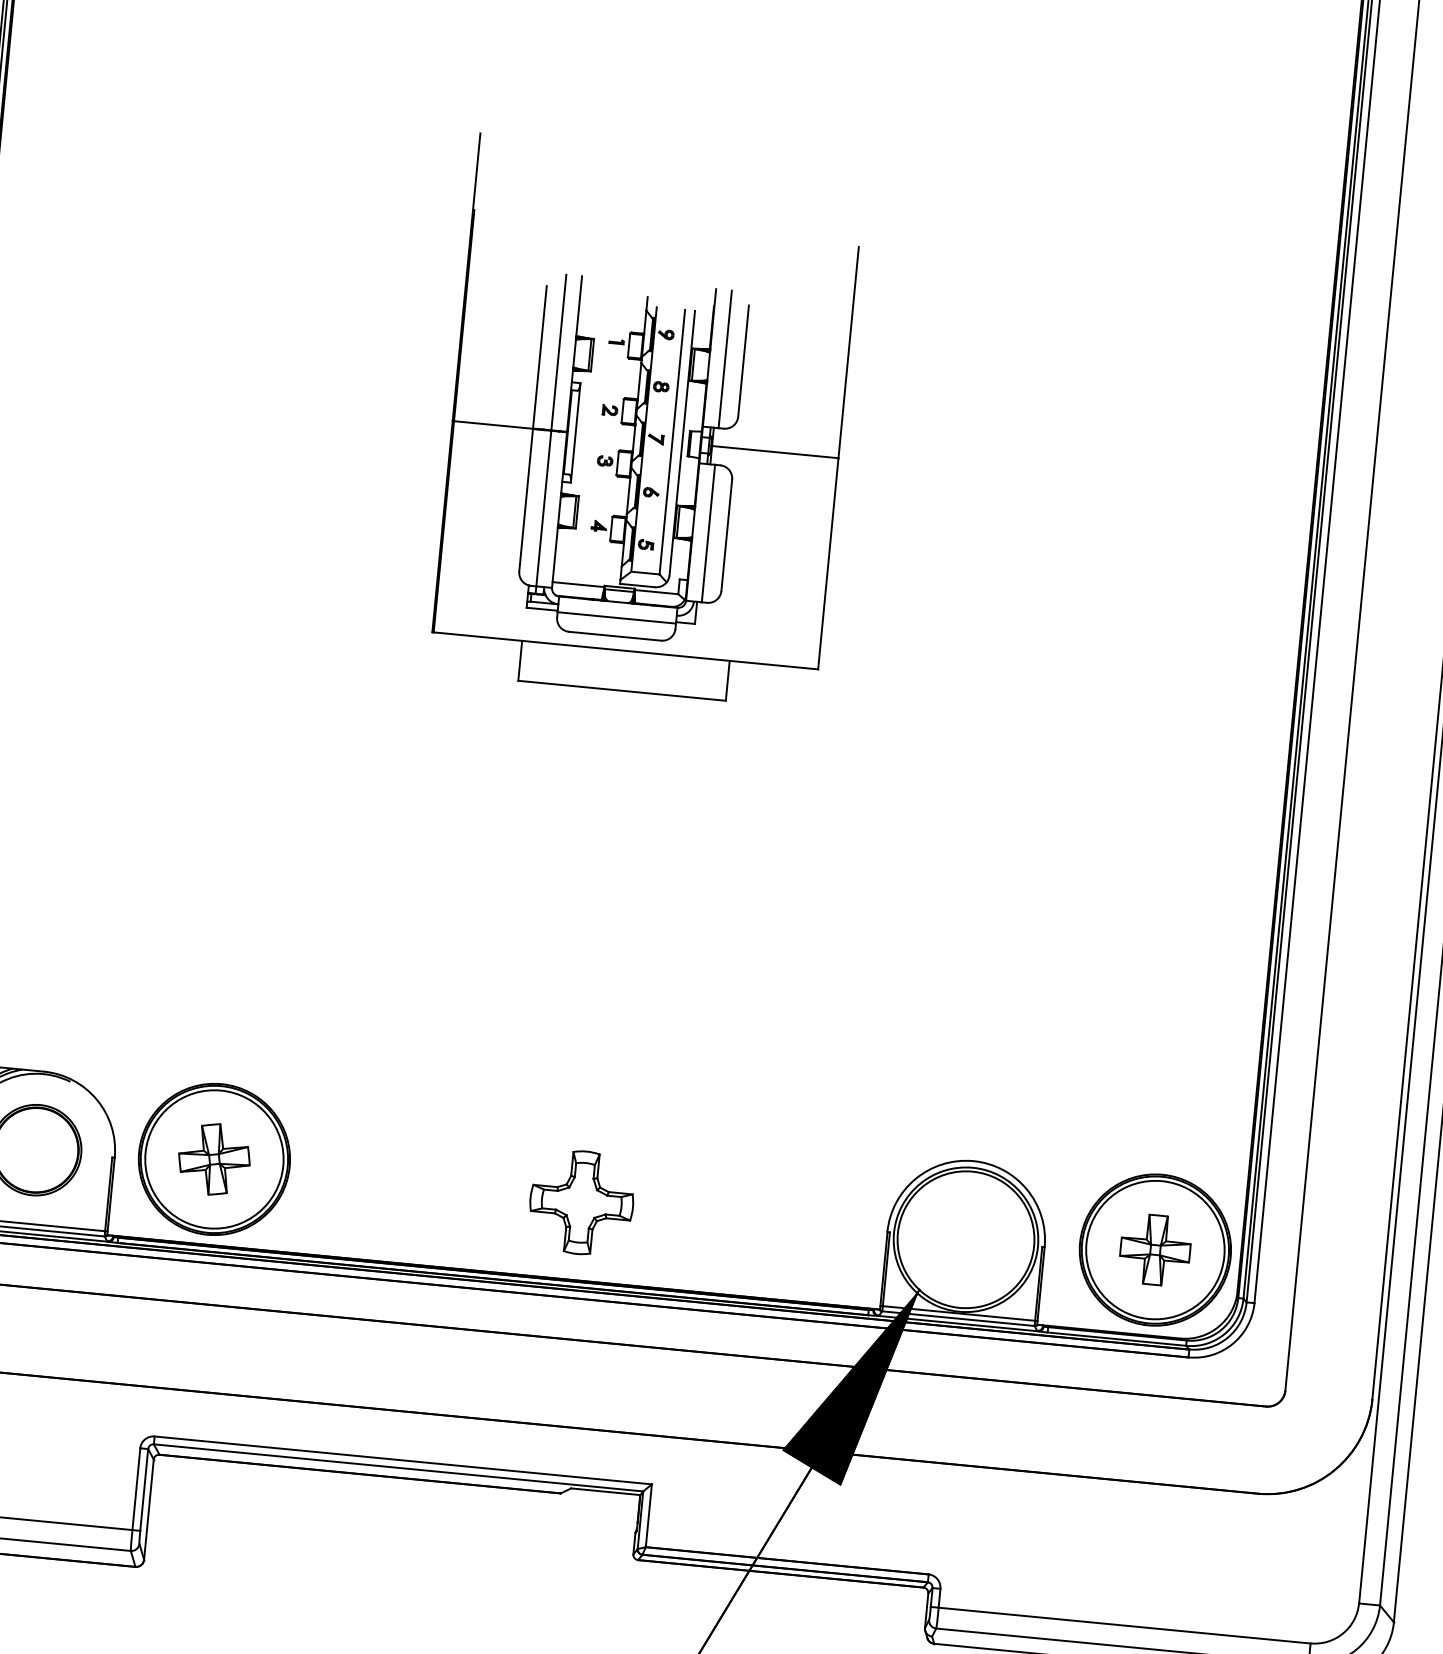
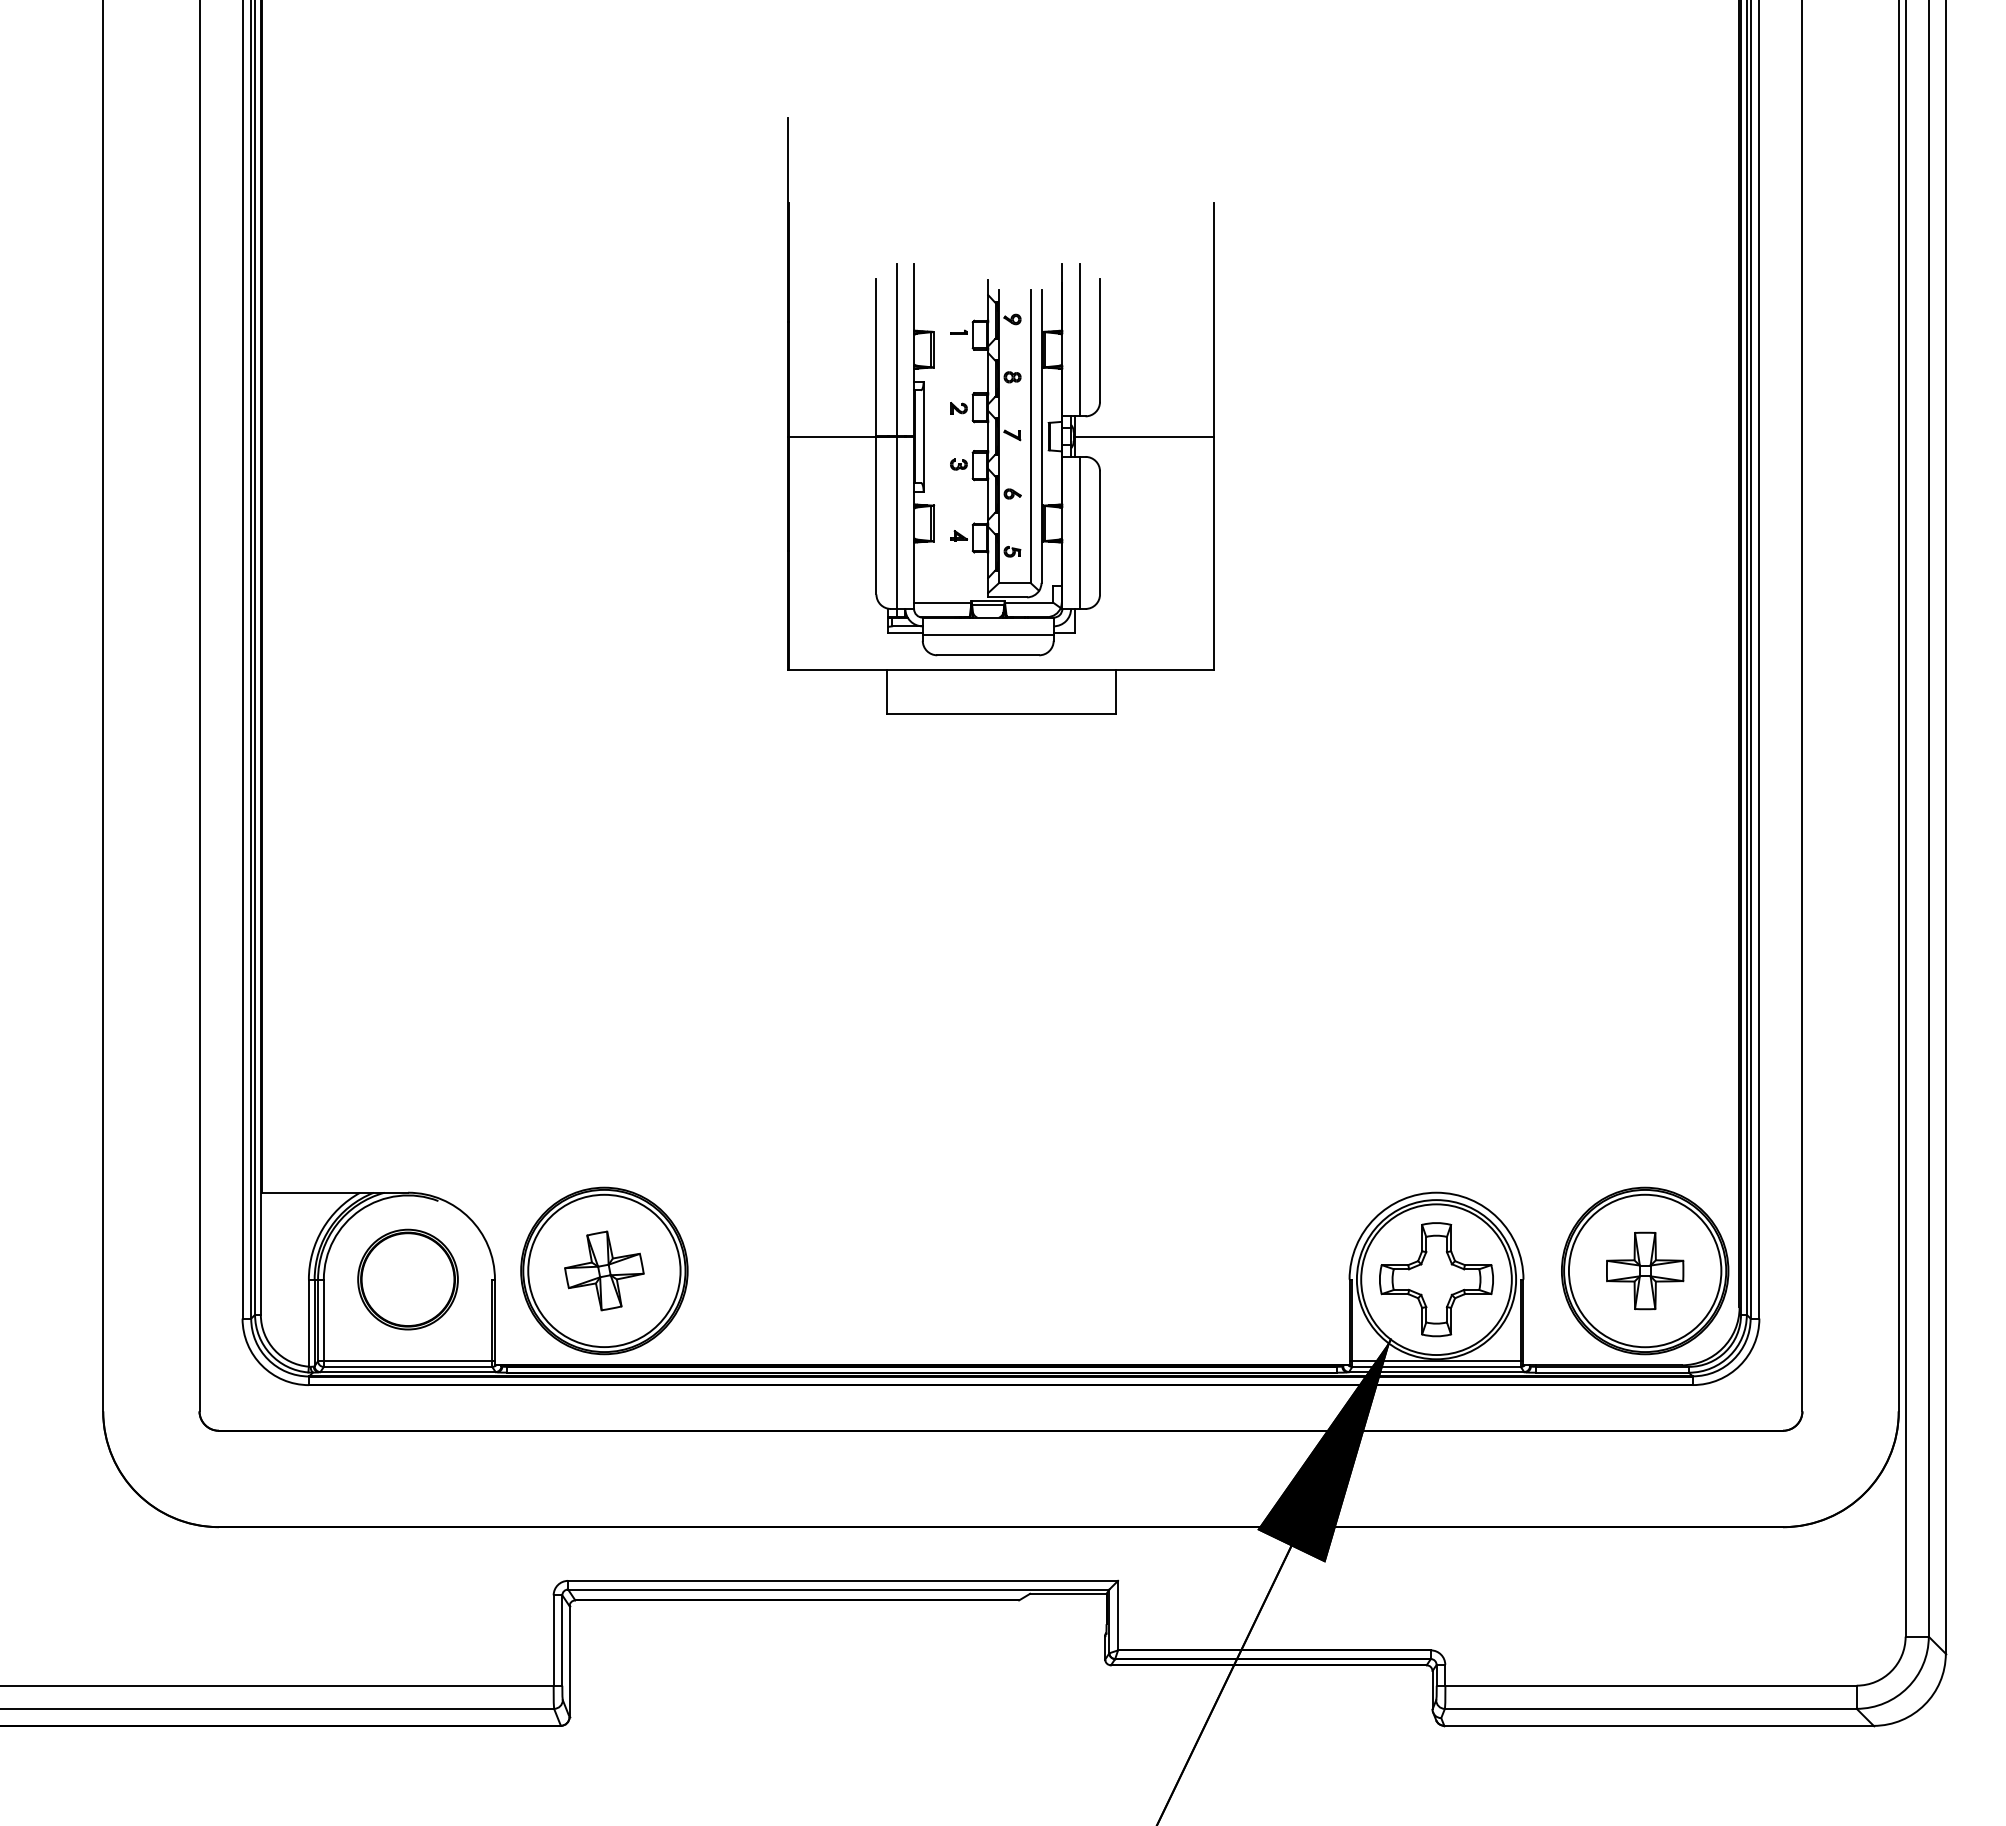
part: (581, 1202) -> (1436, 1279), moved

